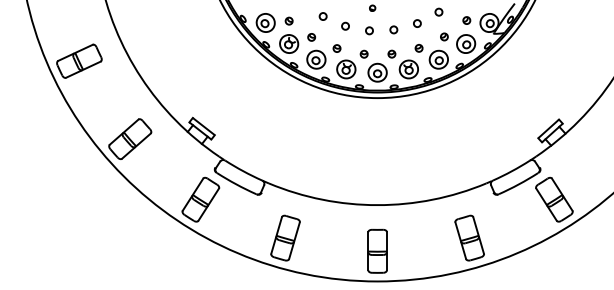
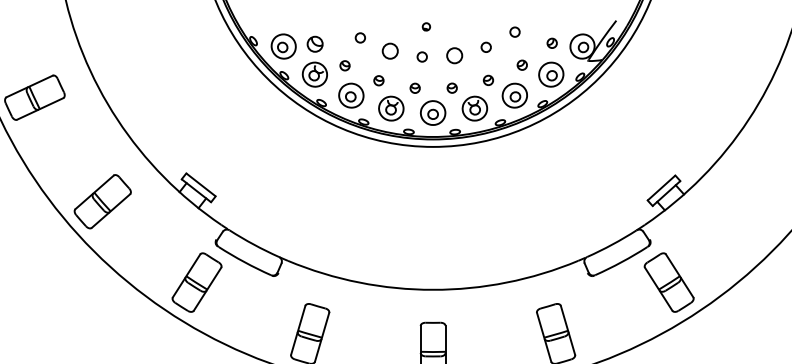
part: (288, 20) -> (314, 43), size x1.6
circle: (345, 25) -> (390, 49), size x1.6
circle: (393, 29) -> (454, 55), size x1.6

